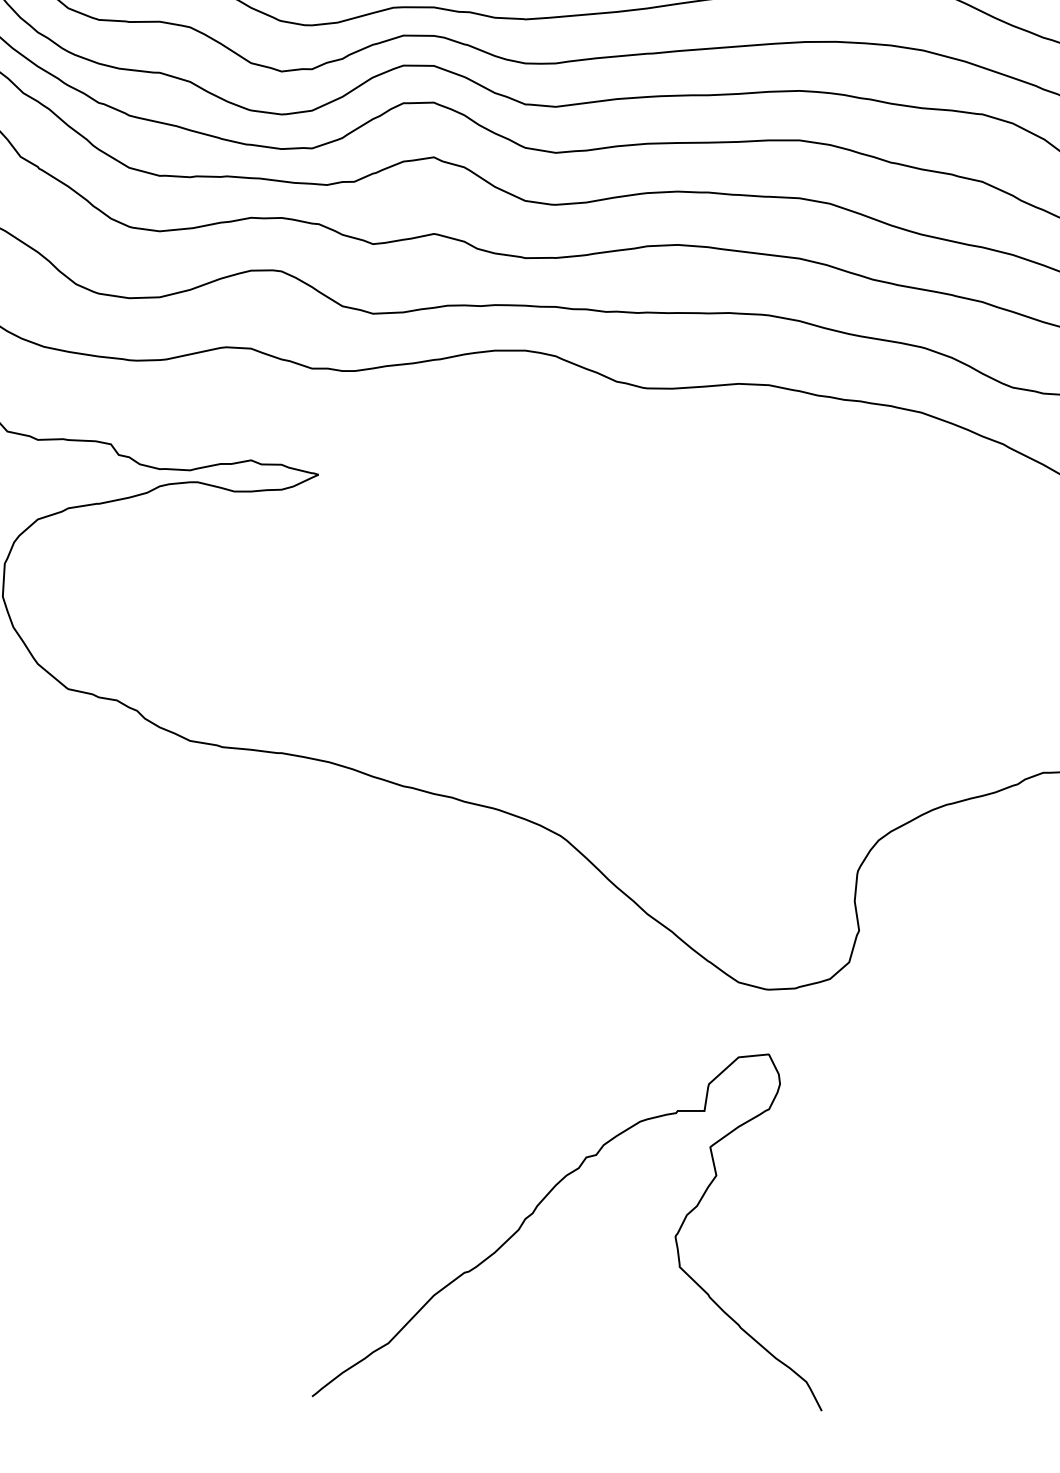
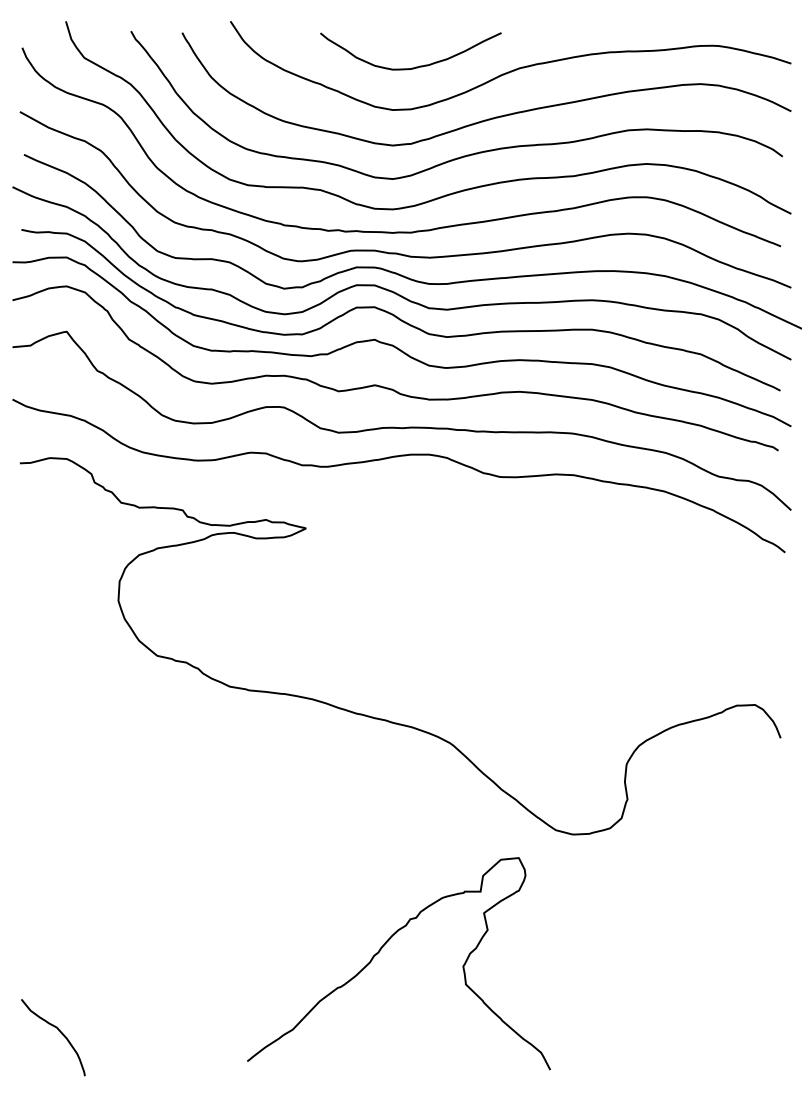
curve: (536, 1211) -> (380, 951), moved

